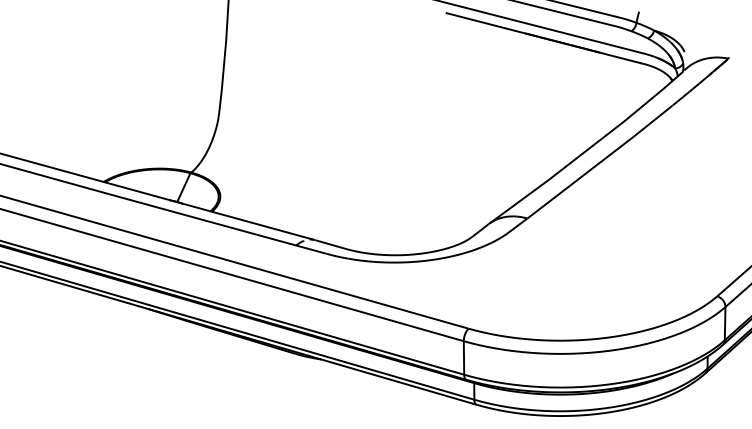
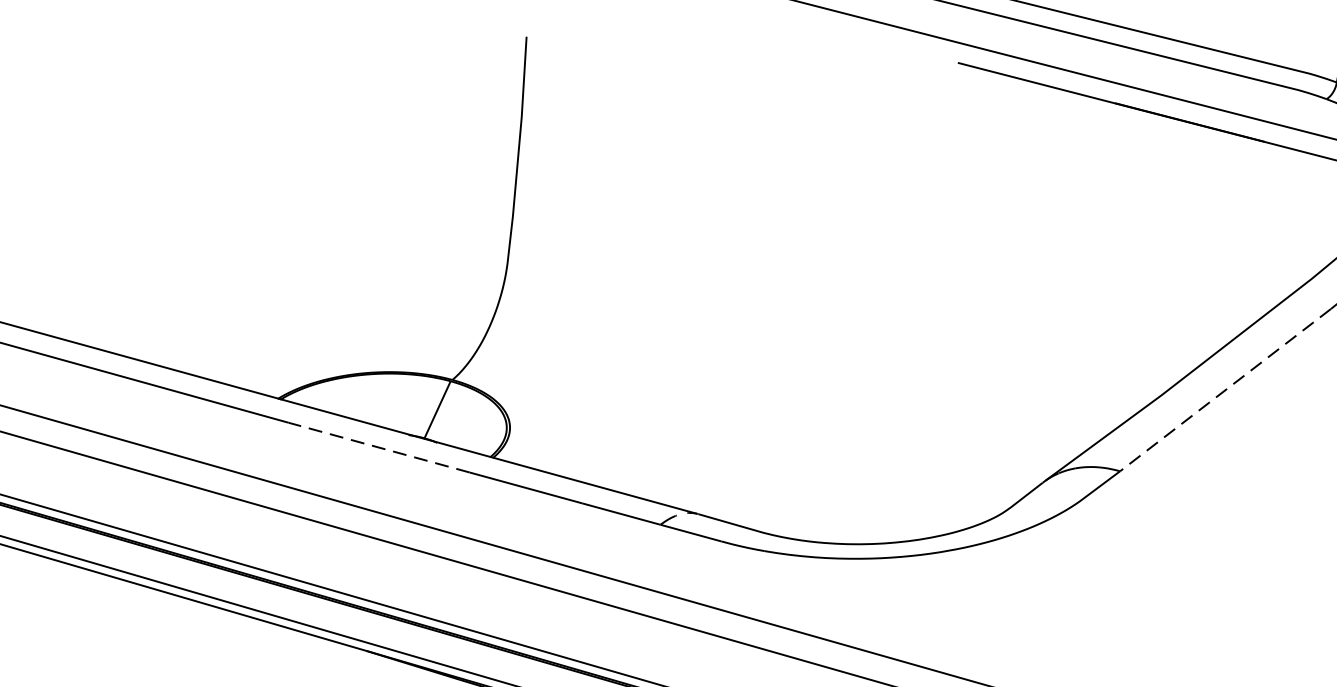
line: (580, 177) -> (1225, 389), solid -> dashed
line: (154, 206) -> (379, 447), solid -> dashed

